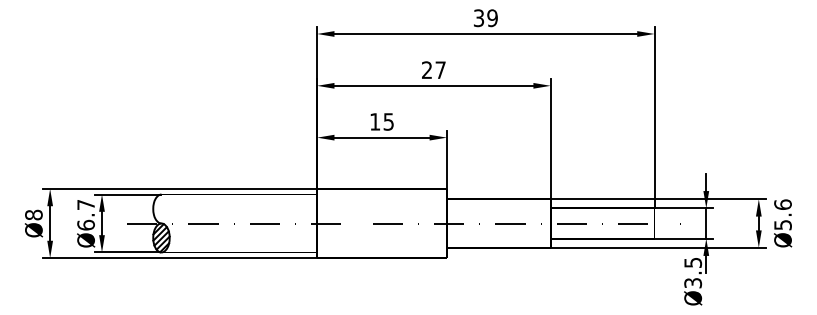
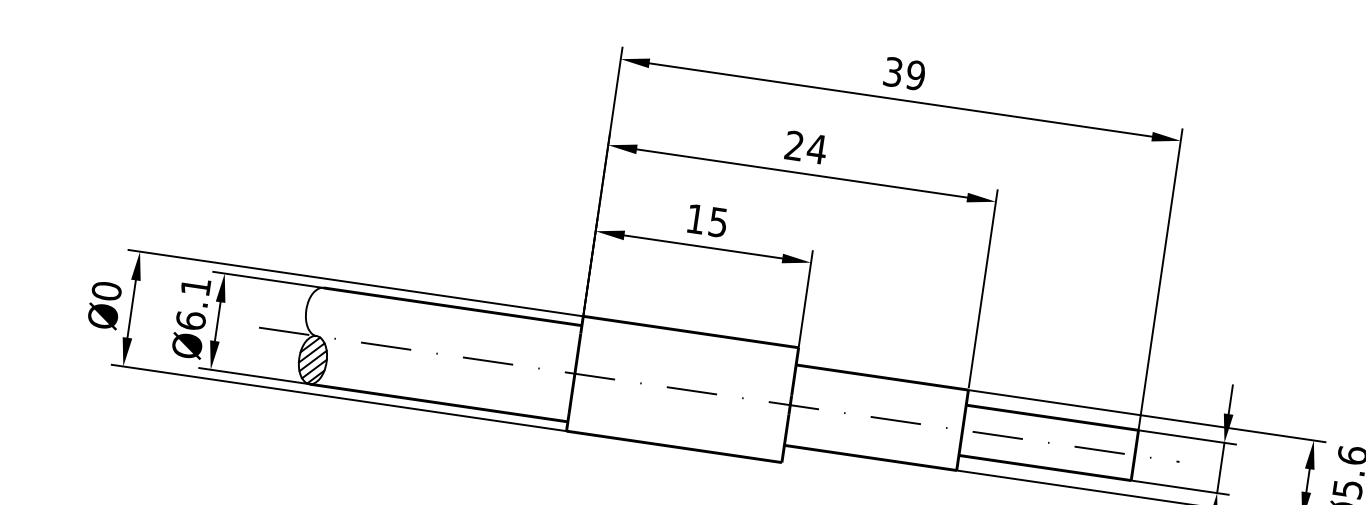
text: (440, 69) -> (816, 147), 27 -> 24
text: (85, 204) -> (194, 286), Ø6.7 -> Ø6.1
text: (33, 214) -> (106, 290), Ø8 -> Ø0

